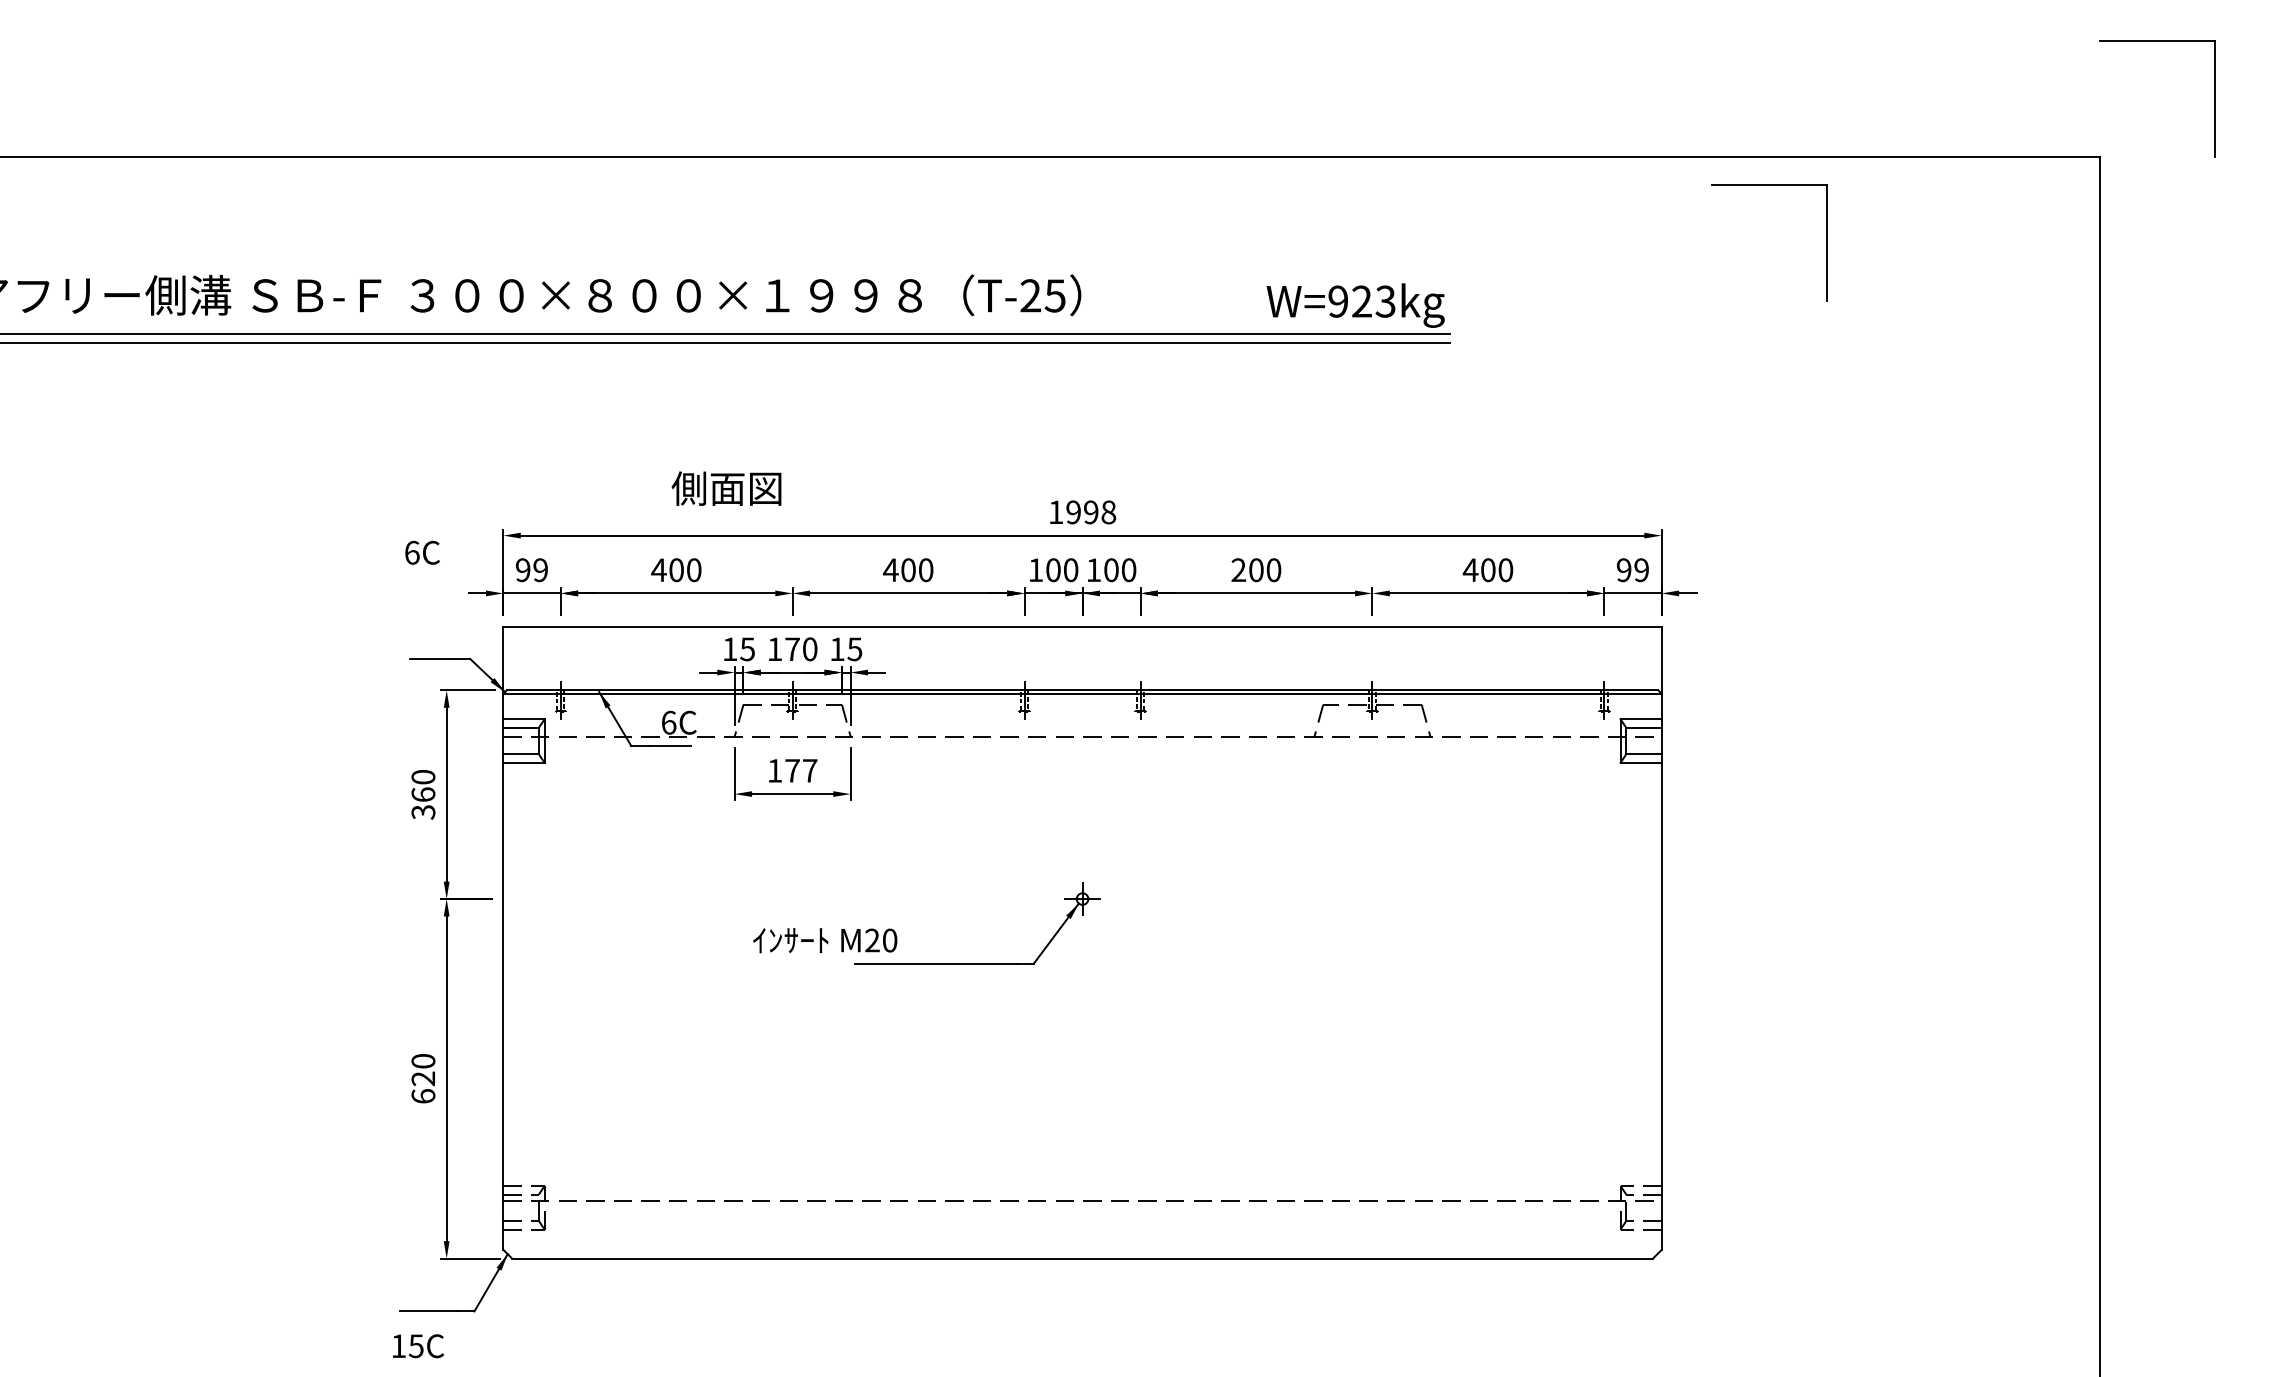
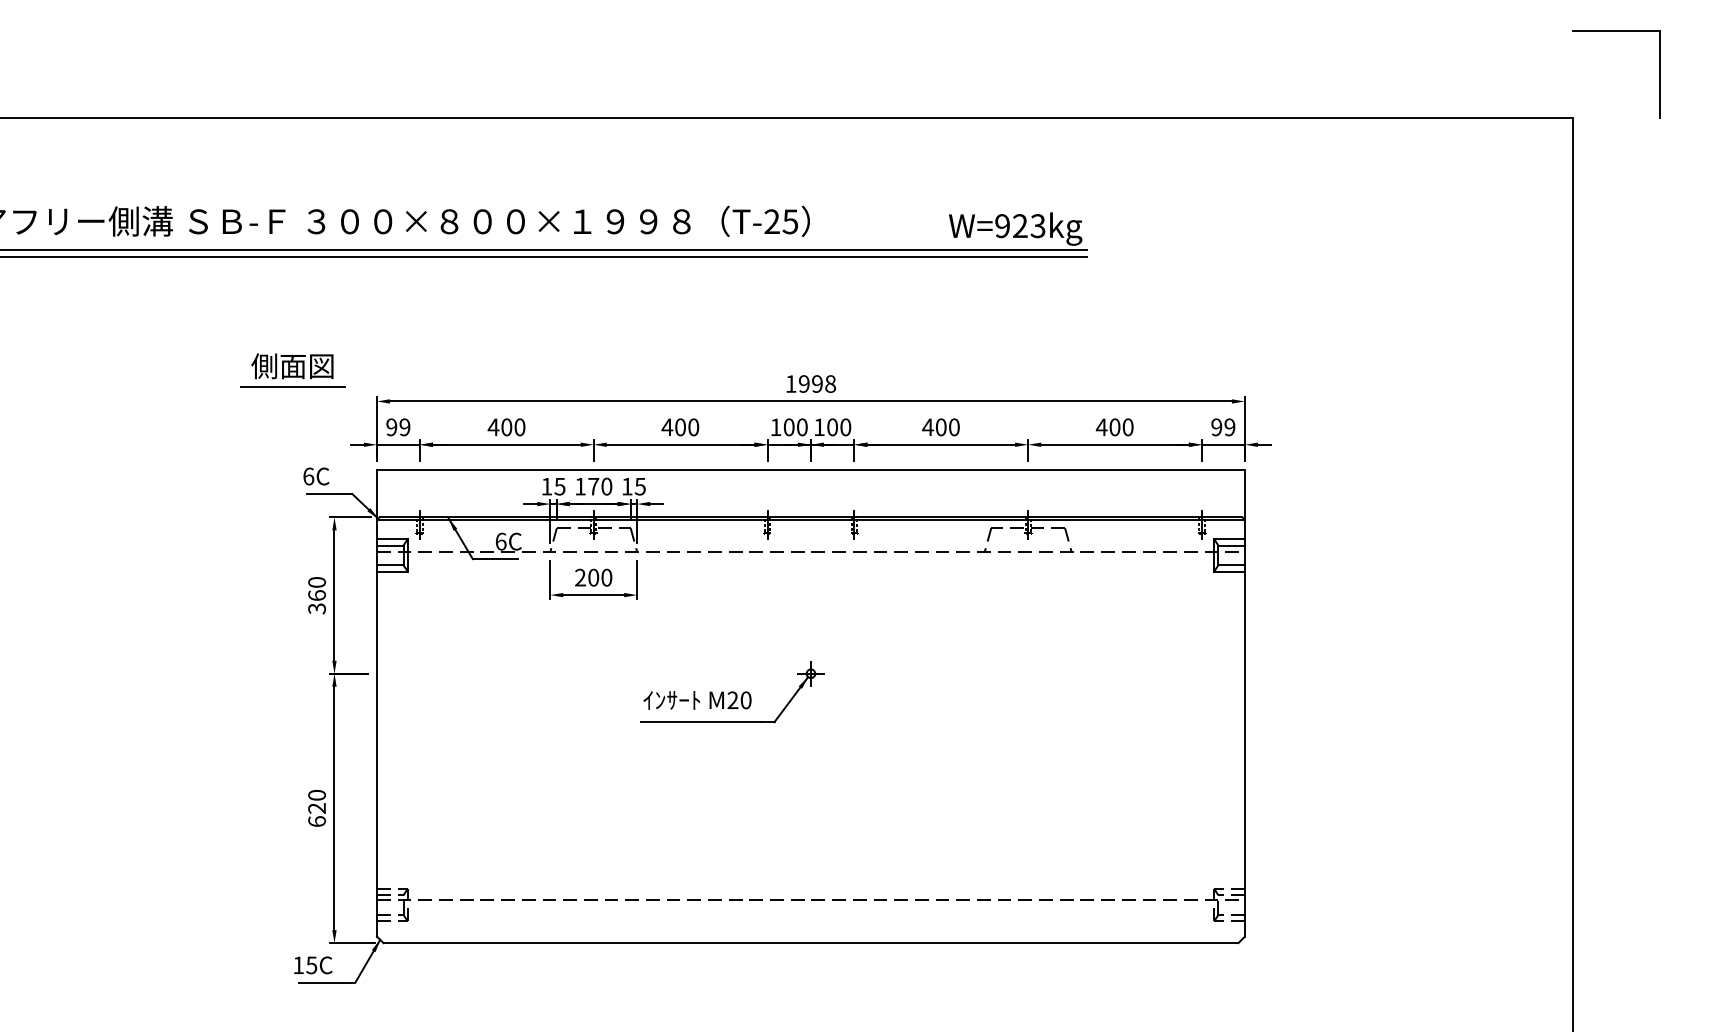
part: (1769, 185) -> (1325, 139), removed
text: (726, 488) -> (292, 366), moved
line: (391, 516) -> (293, 387), added
text: (422, 552) -> (316, 476), moved
text: (1238, 569) -> (927, 426), 200 -> 400
text: (792, 770) -> (593, 577), 177 -> 200
text: (825, 940) -> (697, 700), moved
text: (418, 1346) -> (313, 965), moved

